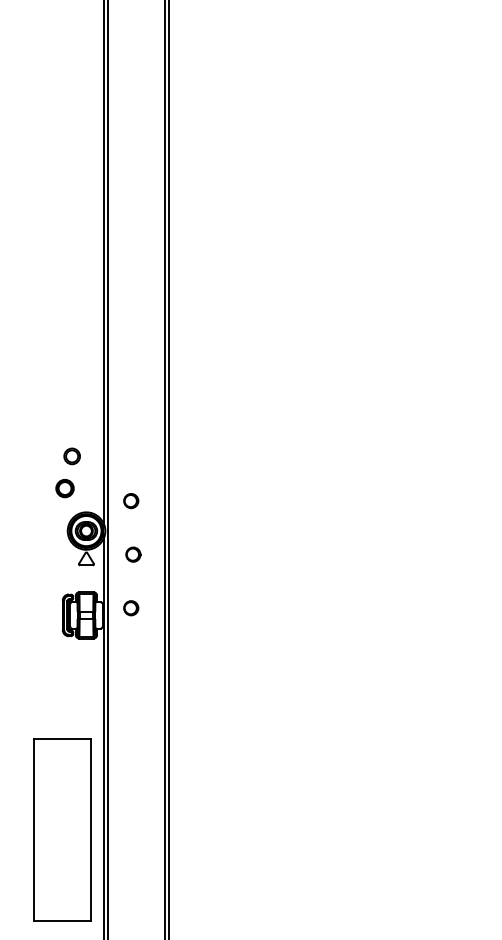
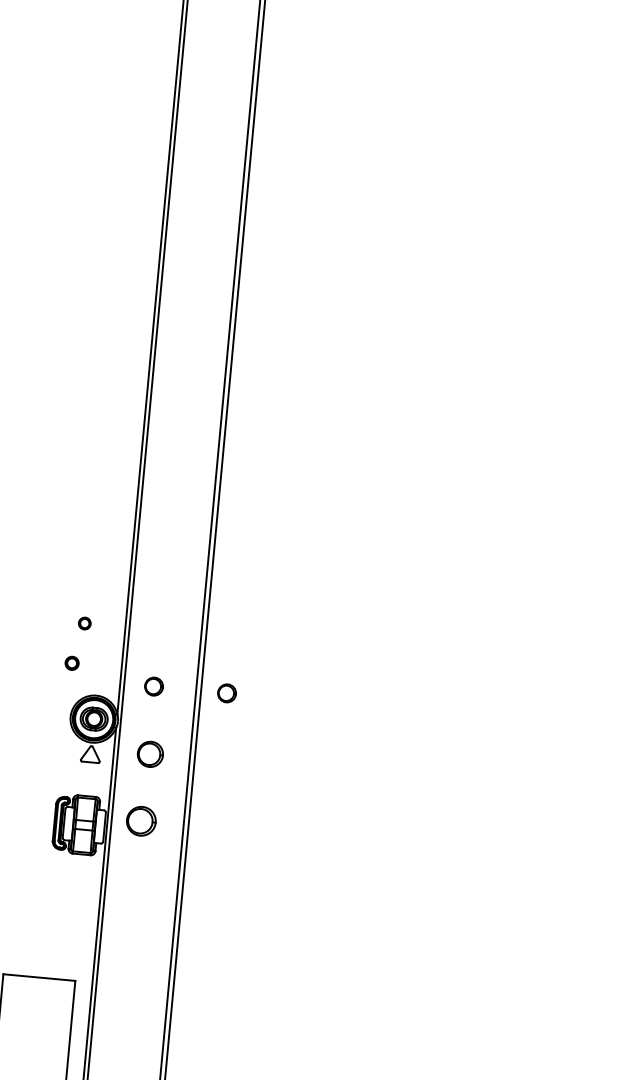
part: (71, 456) -> (84, 623), size x0.6
part: (64, 488) -> (71, 663), size x0.6
part: (189, 501) -> (227, 693), added
circle: (133, 554) -> (150, 754), size x1.4
part: (131, 608) -> (141, 821), size x1.6

